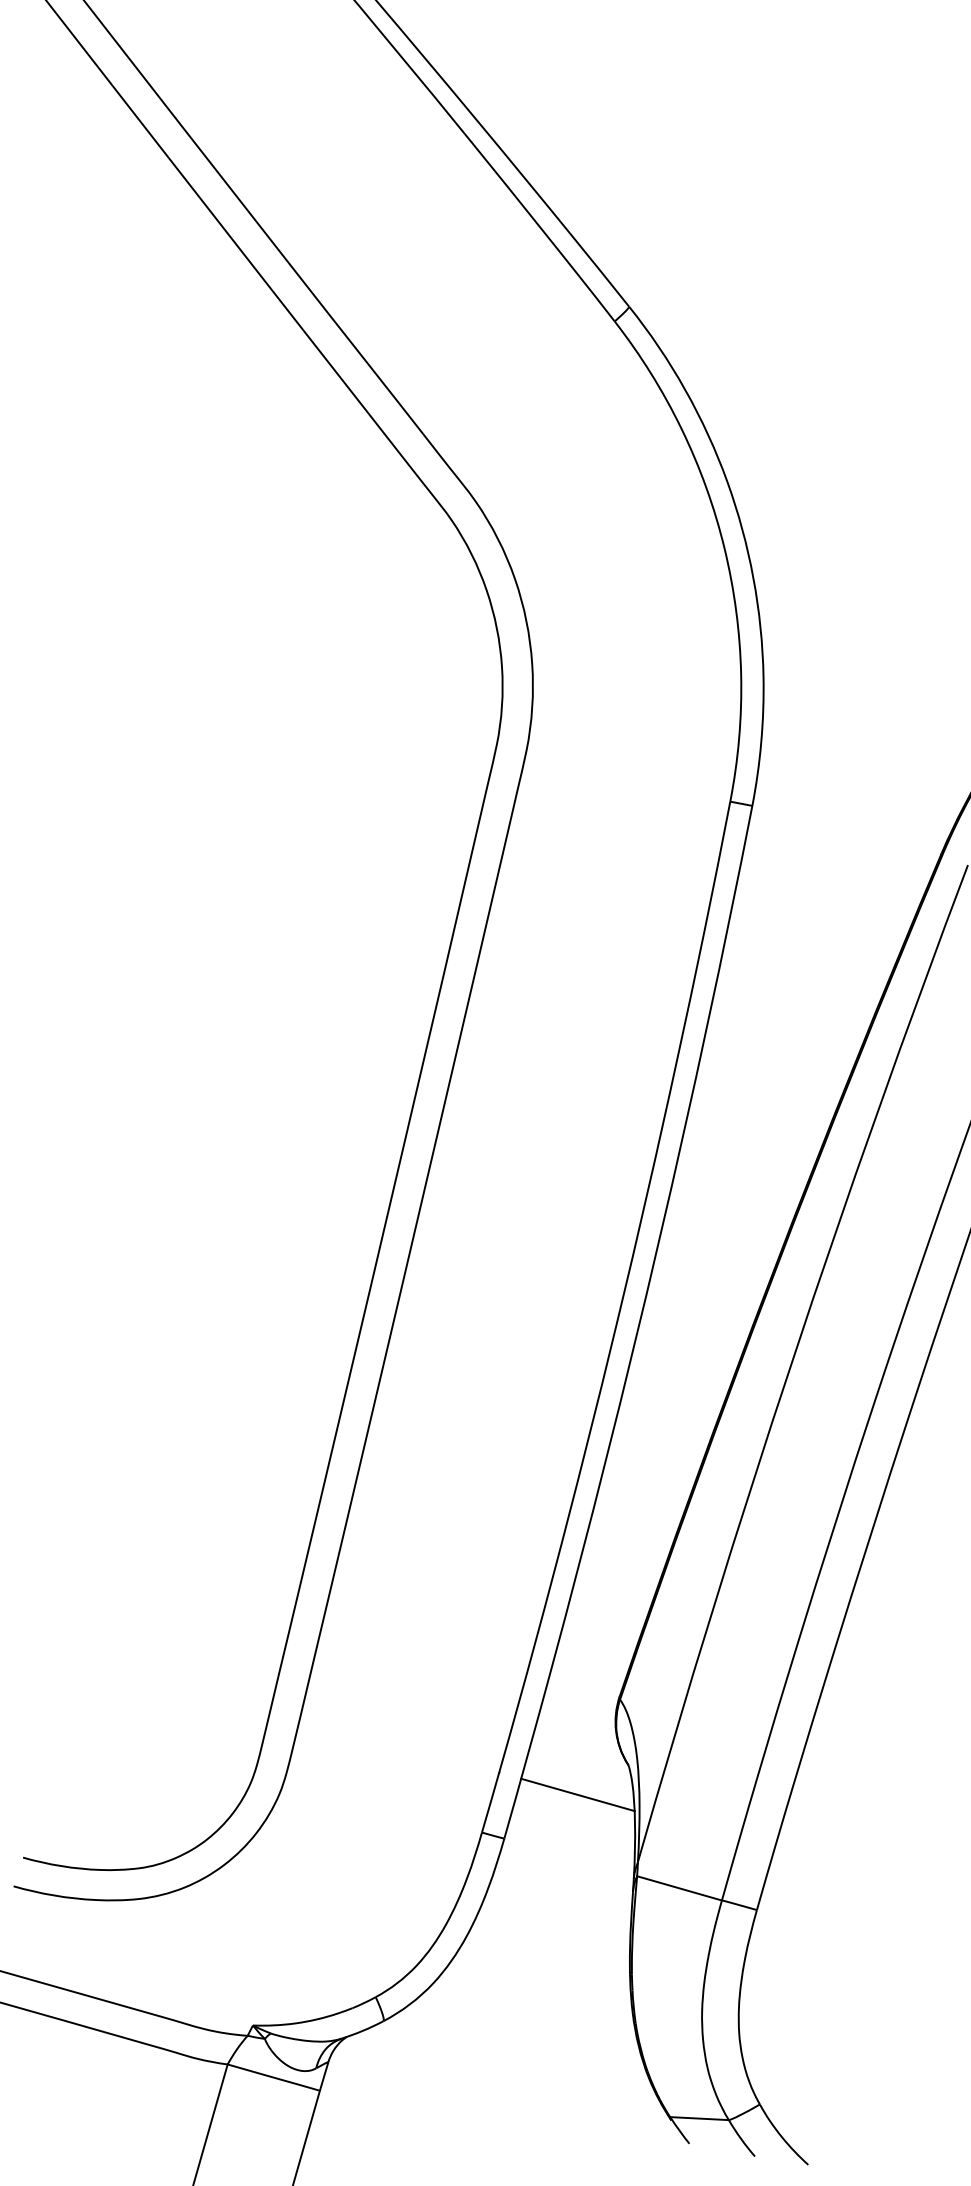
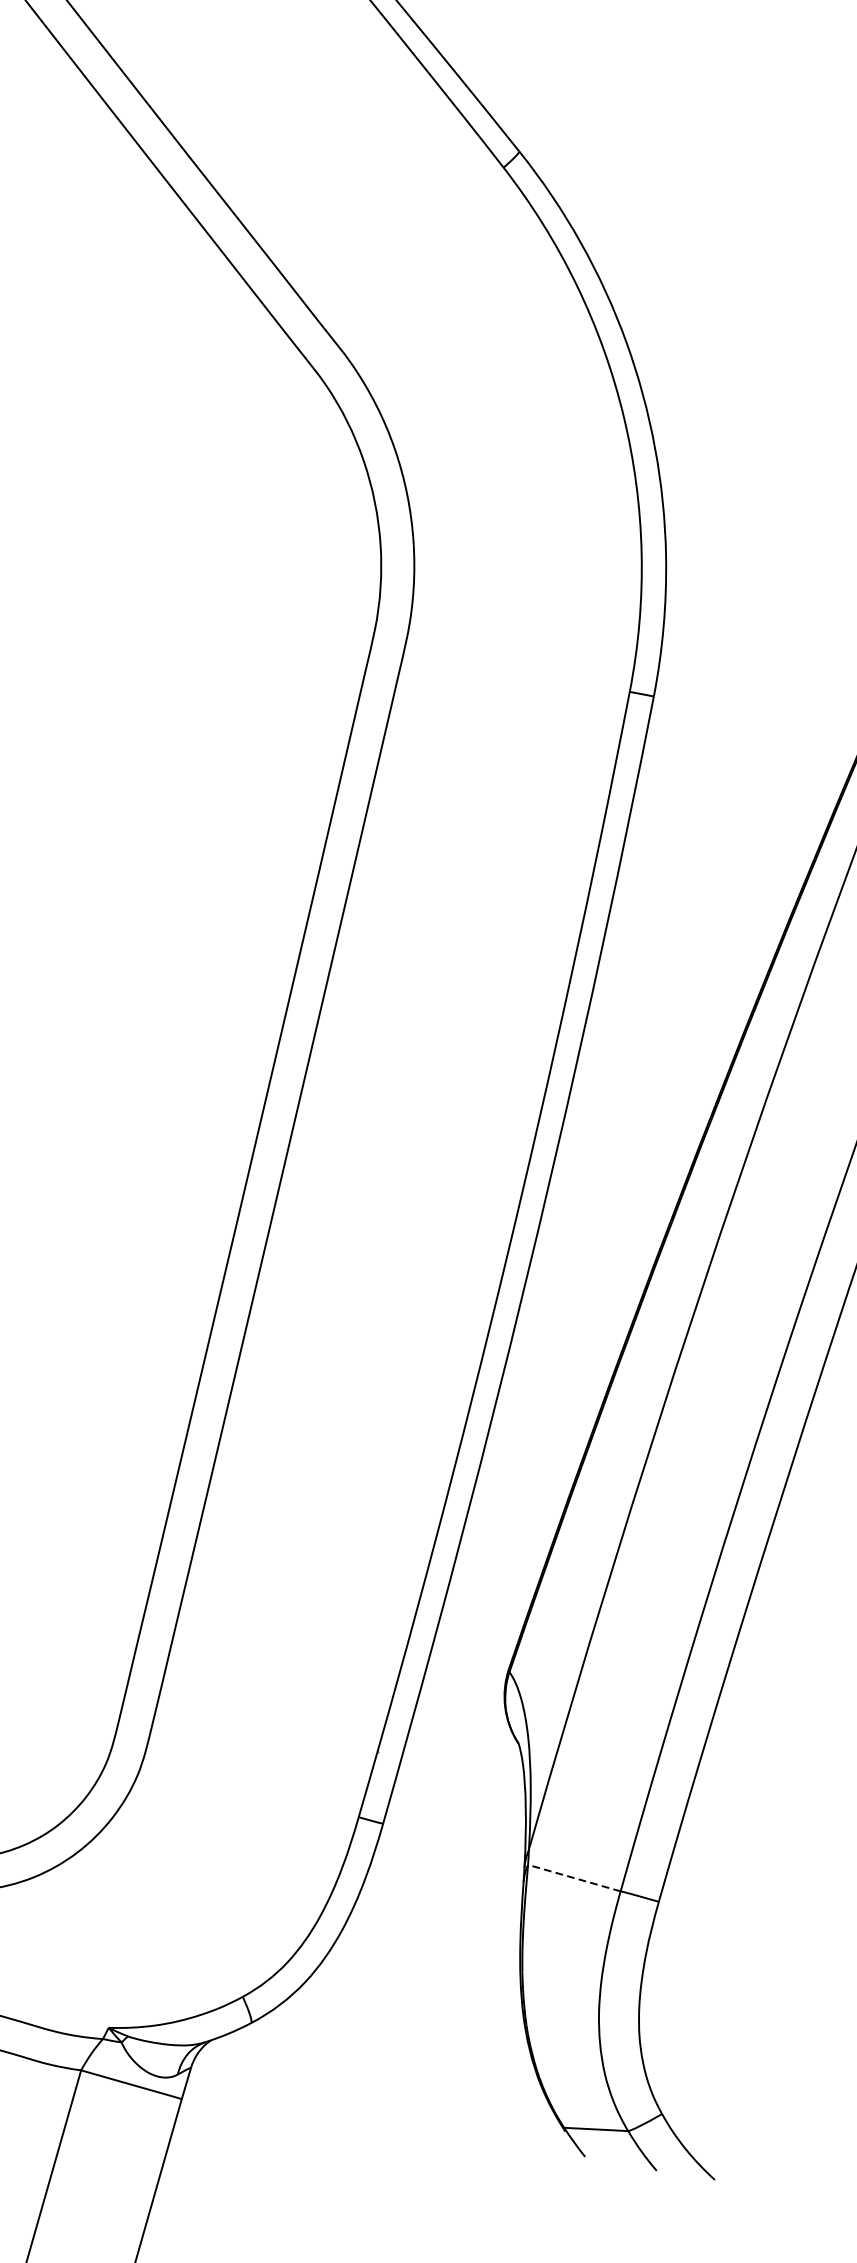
line: (577, 1794) -> (462, 1775), removed
line: (679, 1888) -> (574, 1878), solid -> dashed

